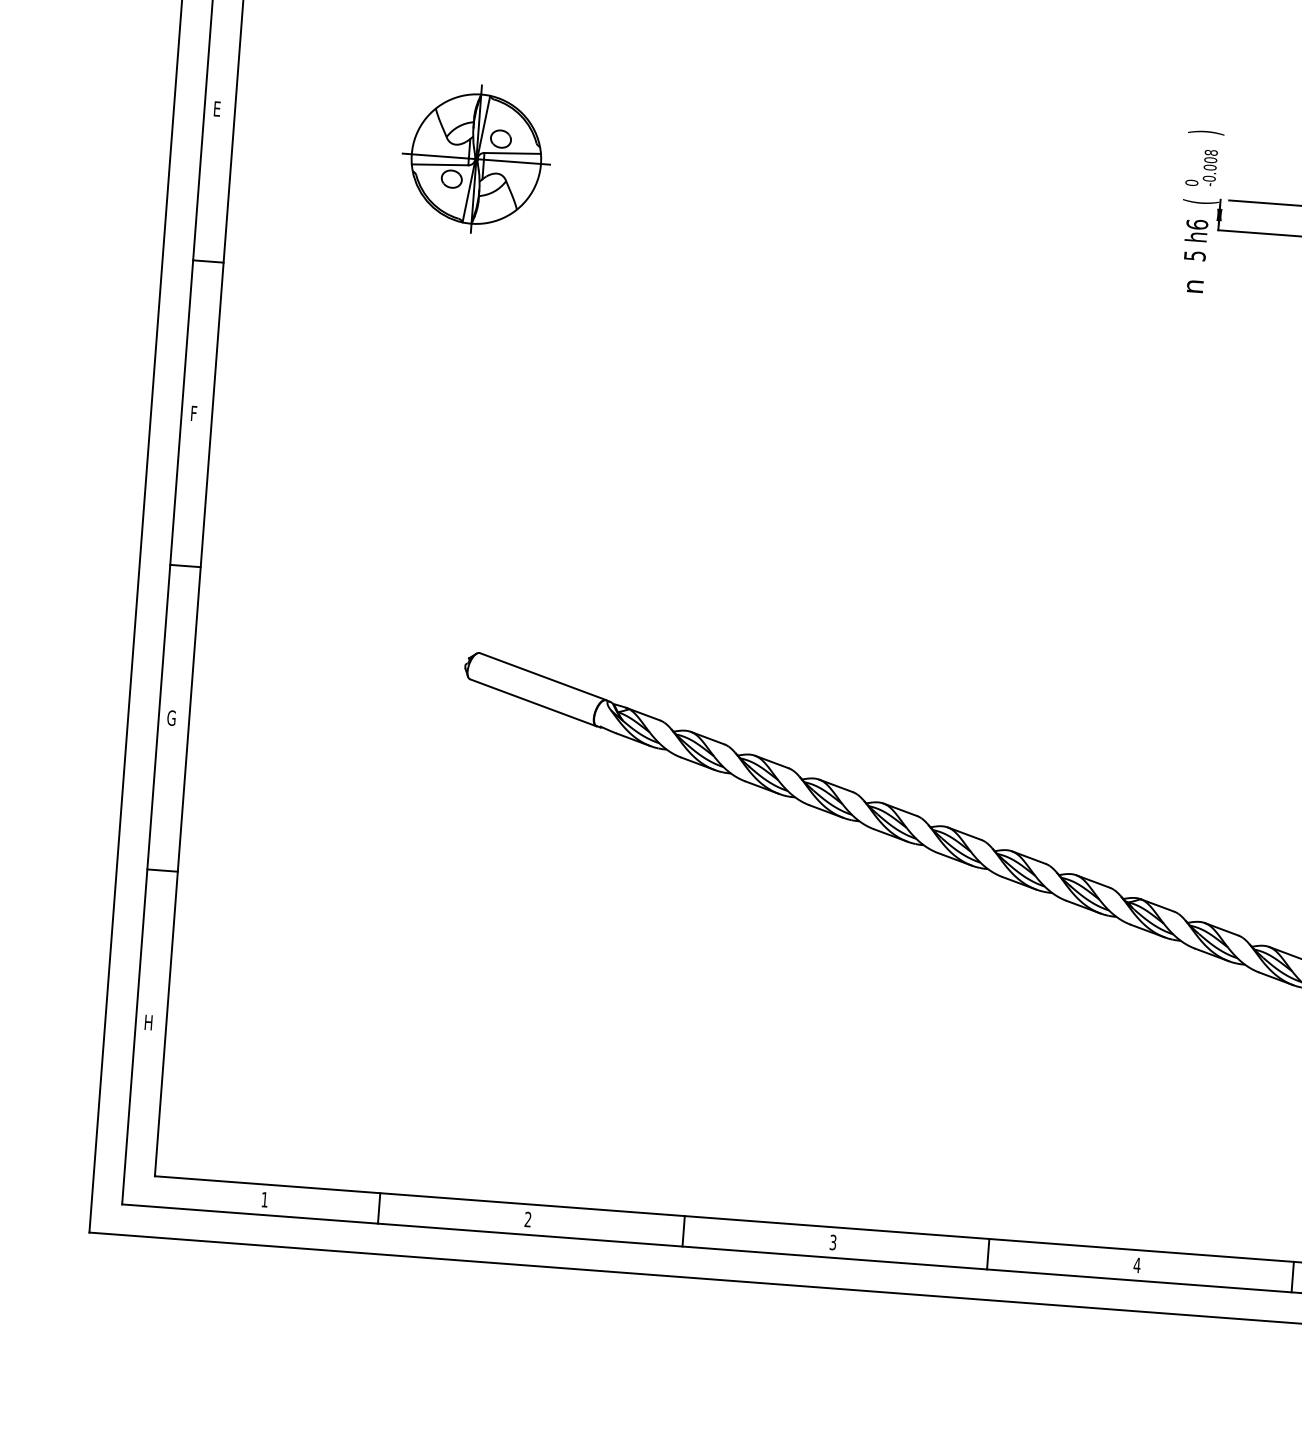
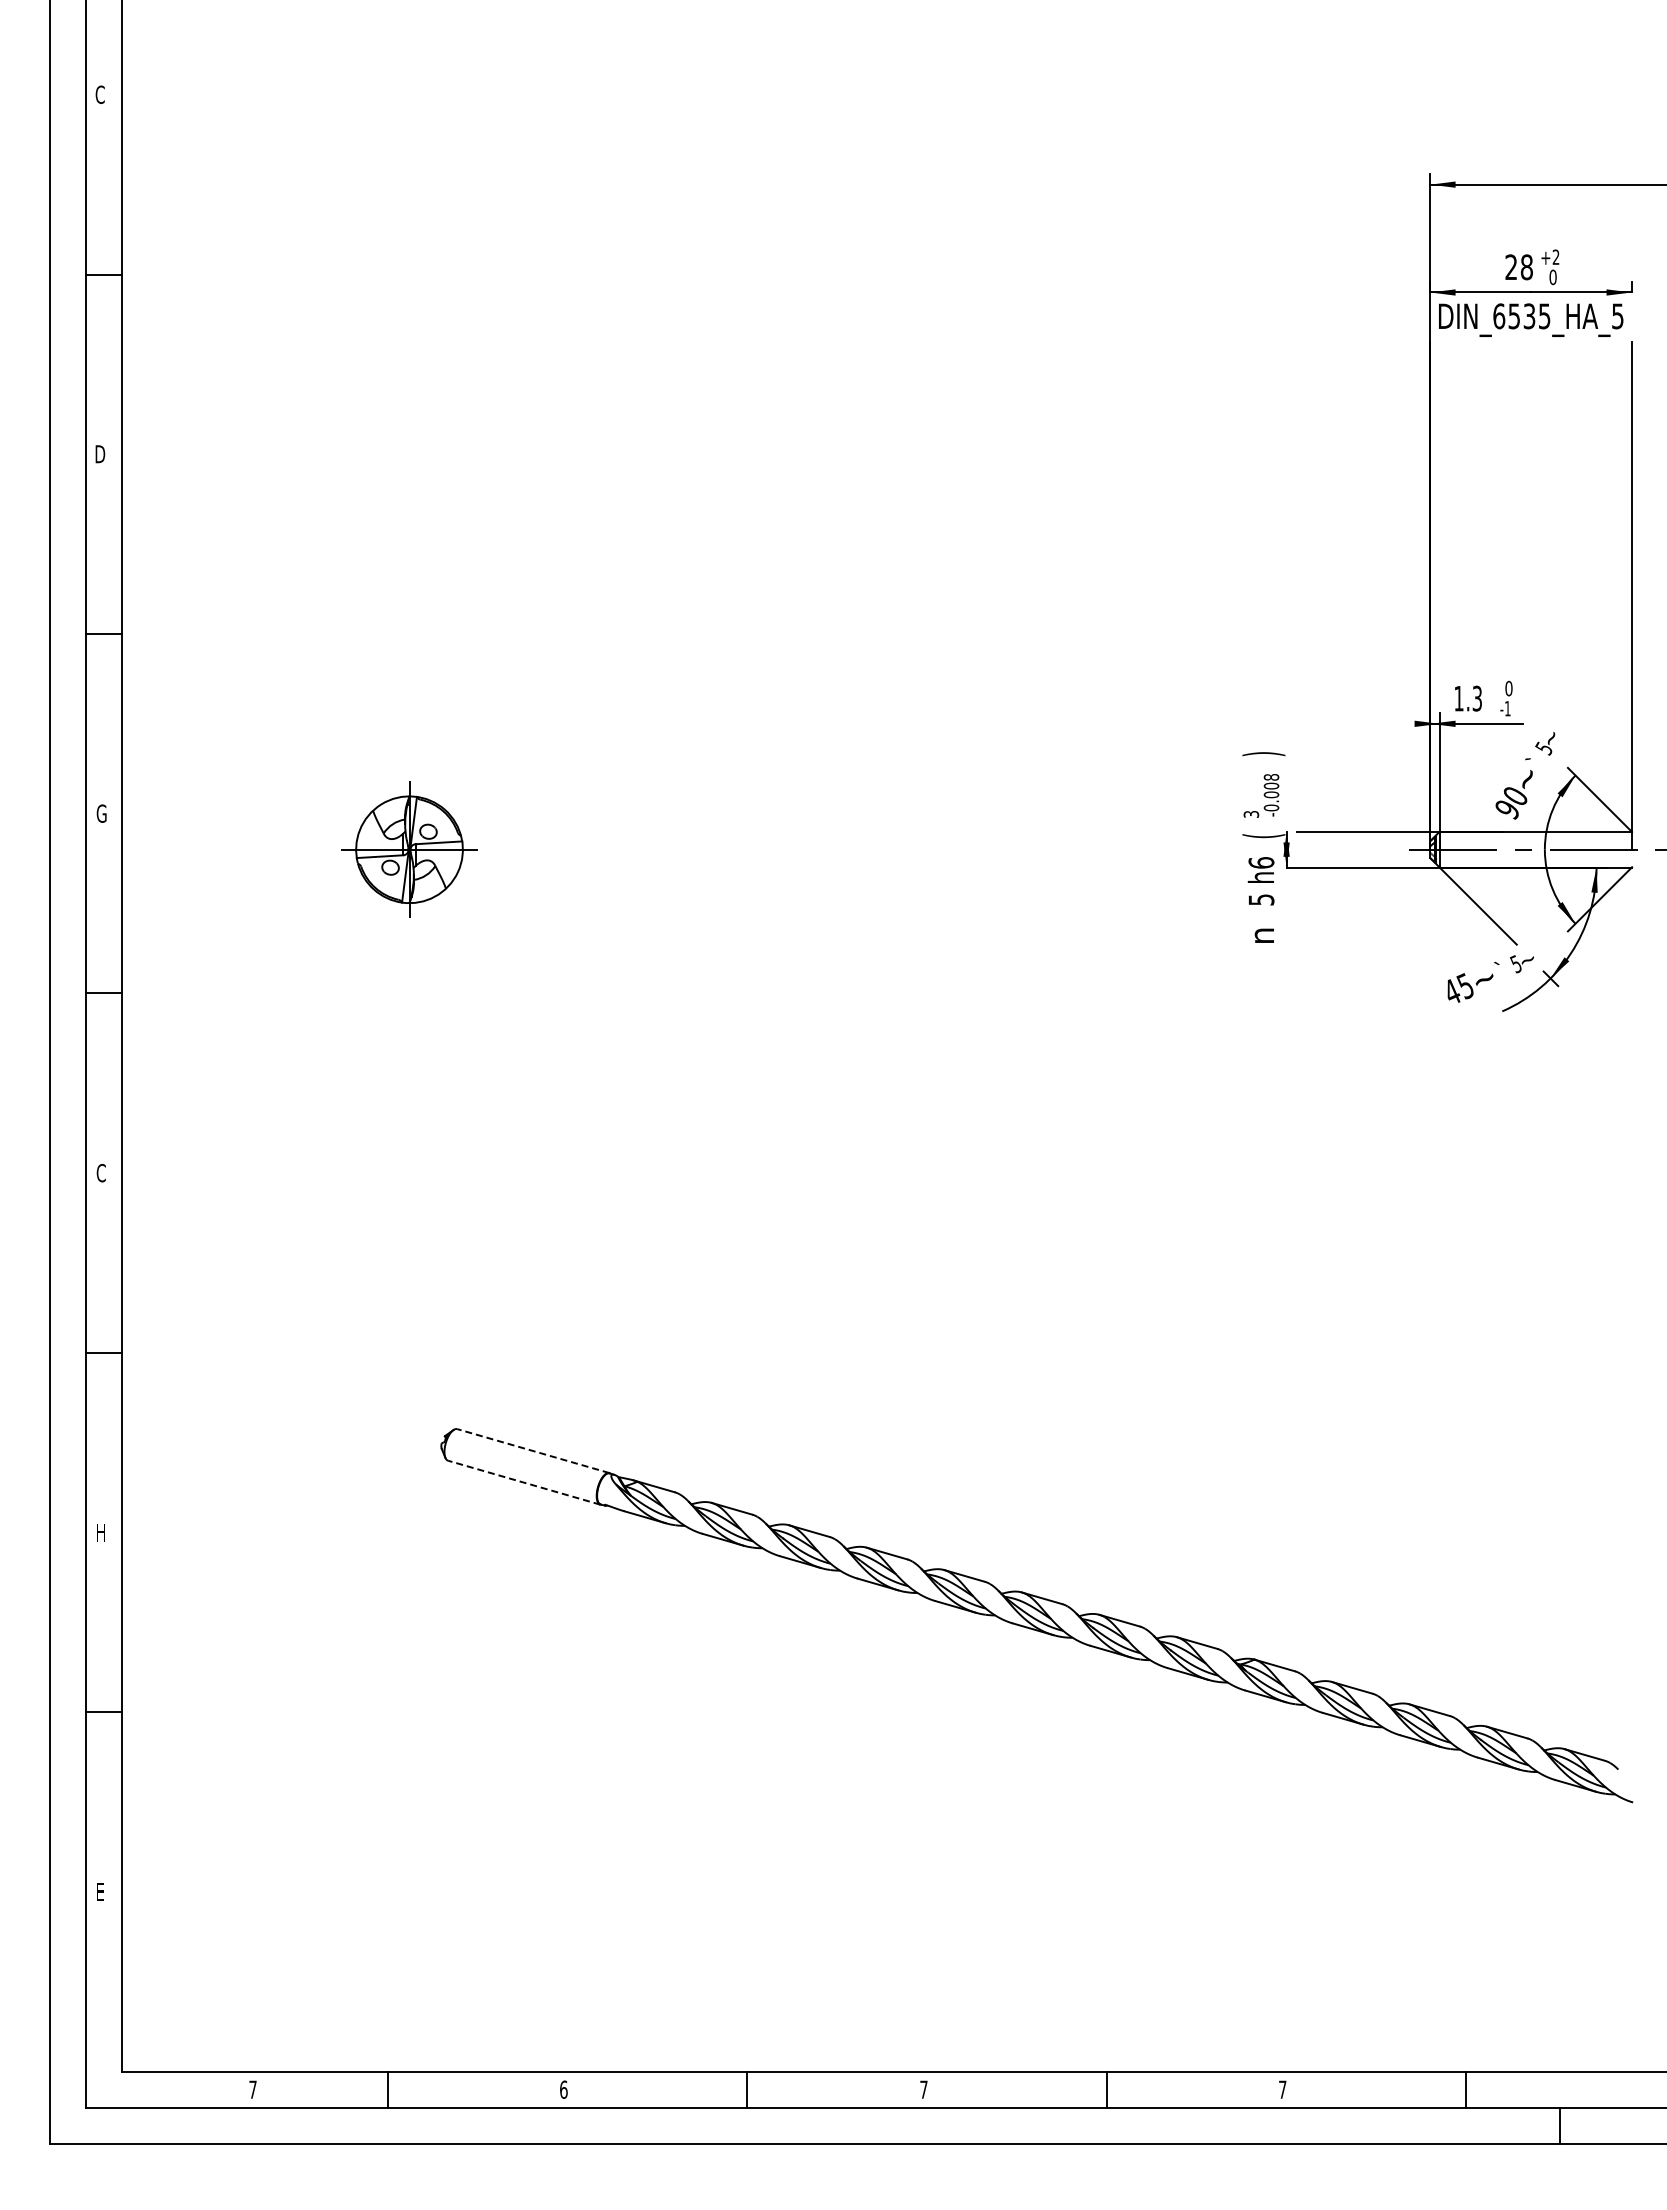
text: (217, 108) -> (101, 813), E -> G
part: (476, 159) -> (409, 849), size x0.7
text: (1192, 182) -> (1251, 813), 0 -> 3
text: (194, 412) -> (100, 1172), F -> C
line: (542, 676) -> (532, 1450), solid -> dashed
line: (532, 702) -> (523, 1482), solid -> dashed
text: (171, 717) -> (100, 1532), G -> H
text: (149, 1022) -> (101, 1891), H -> E
text: (264, 1199) -> (252, 2089), 1 -> 7
text: (527, 1219) -> (563, 2089), 2 -> 6
text: (832, 1242) -> (923, 2089), 3 -> 7
text: (1136, 1265) -> (1282, 2089), 4 -> 7

